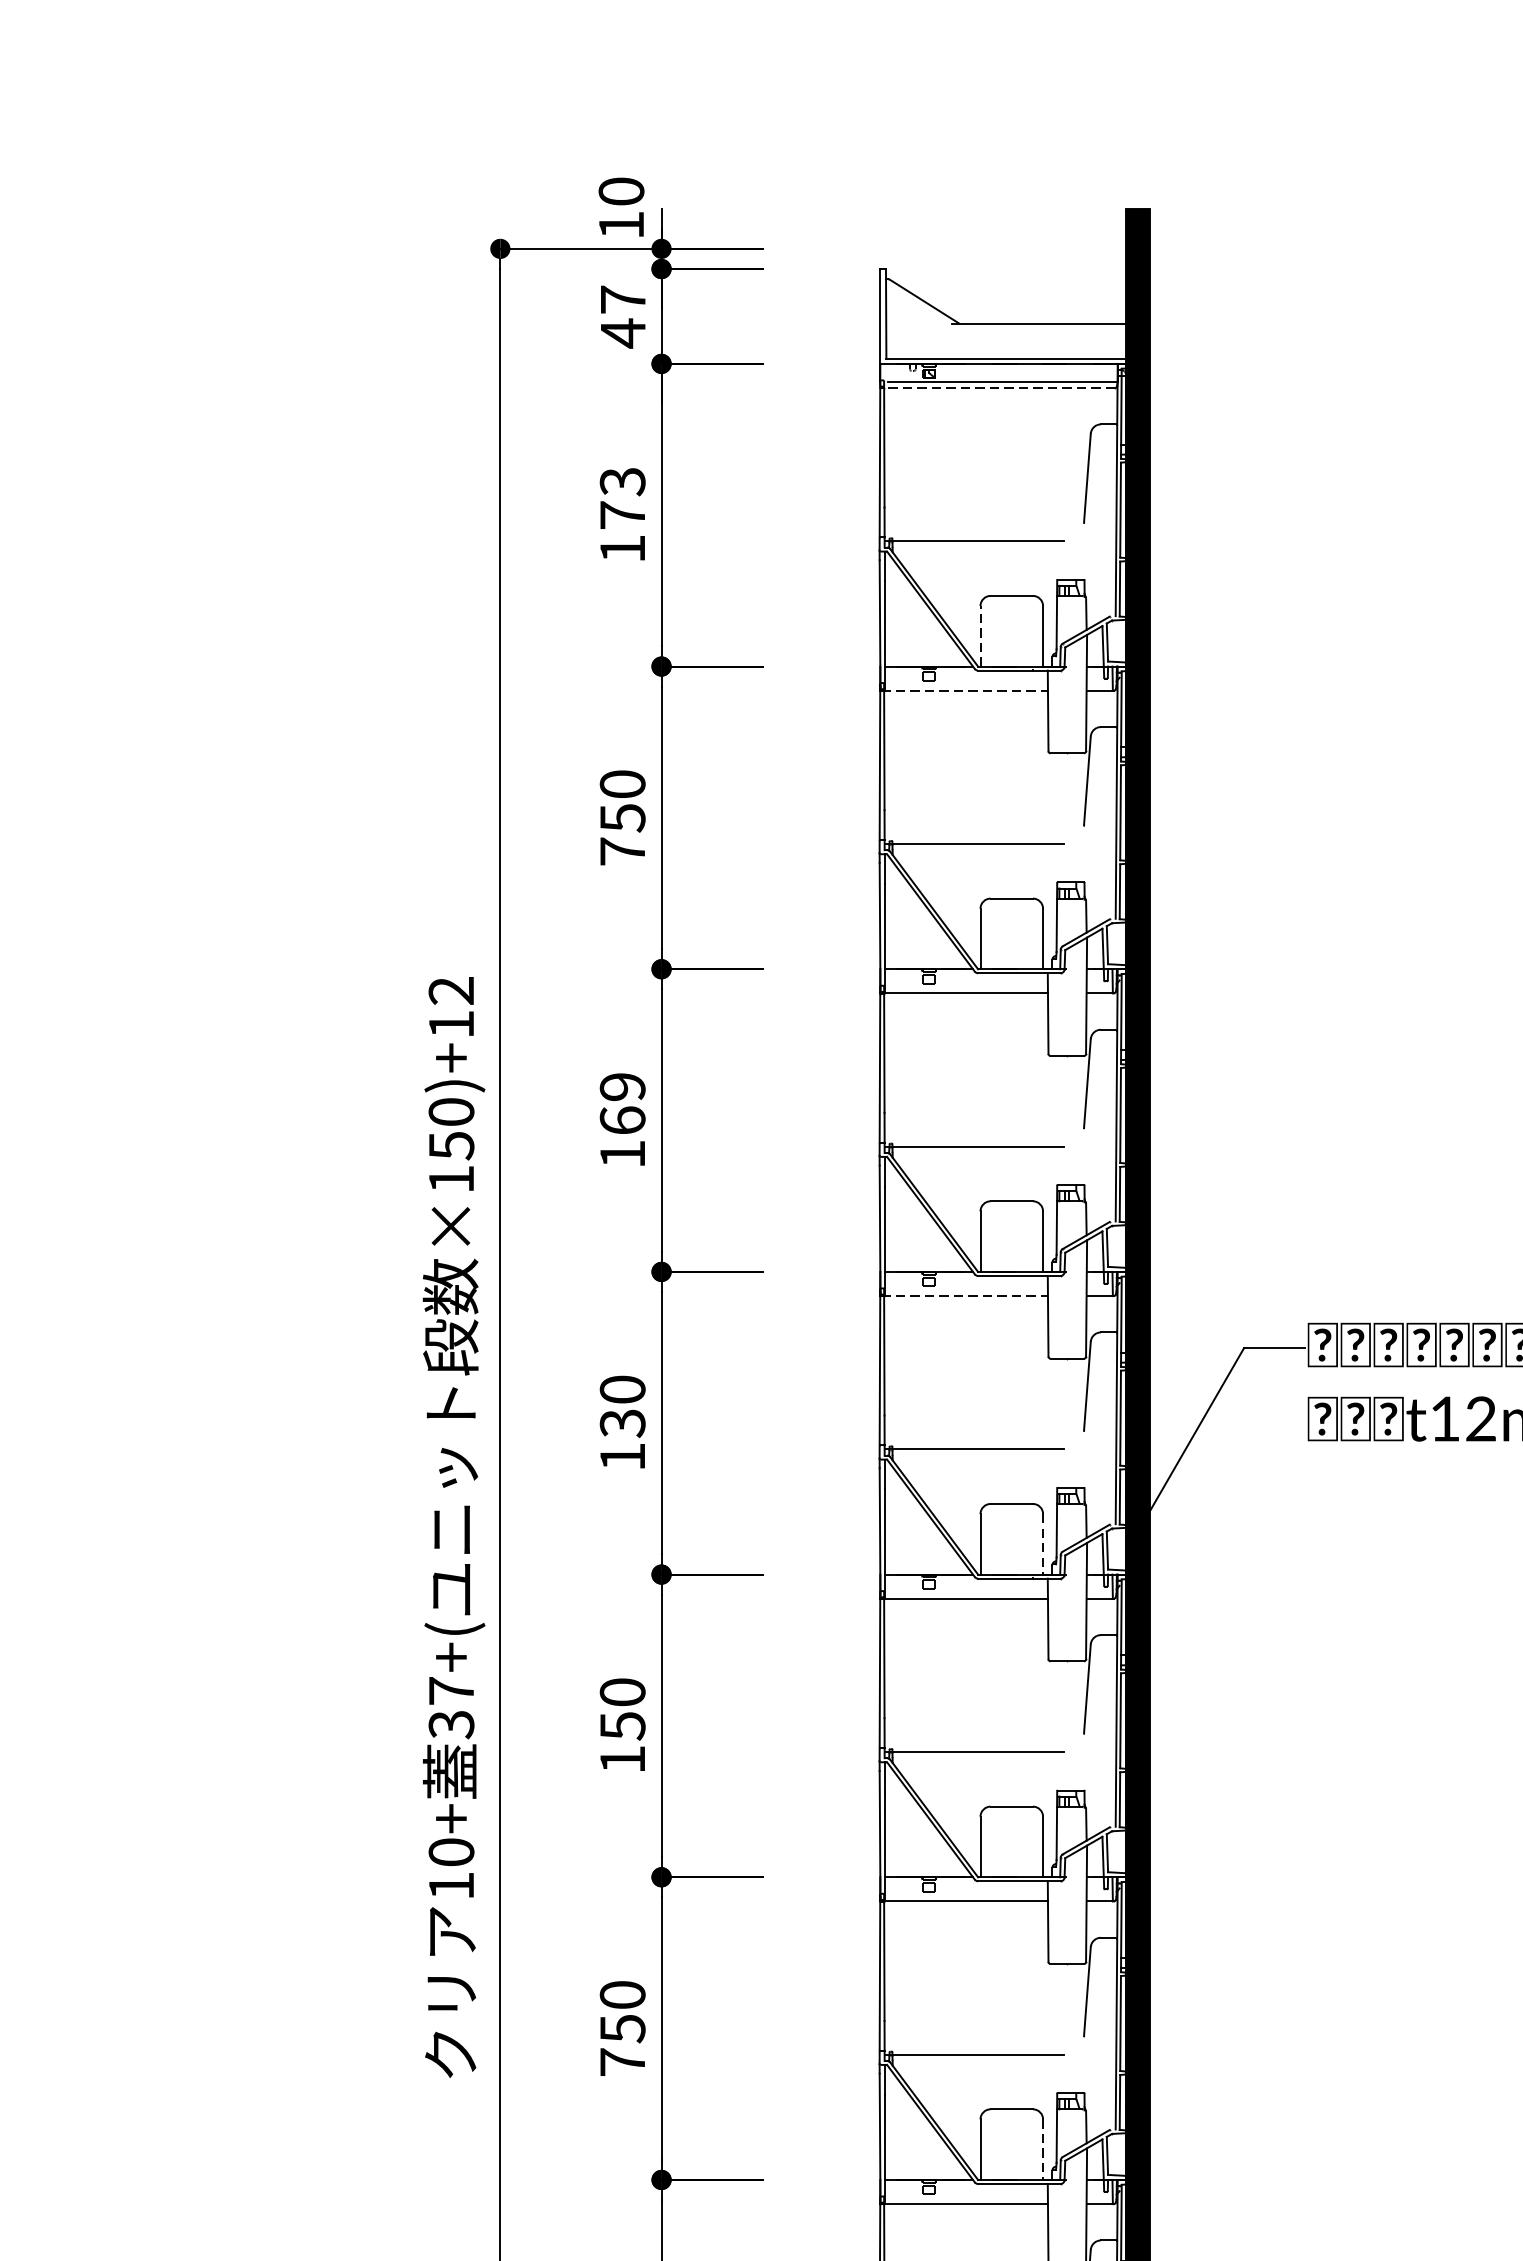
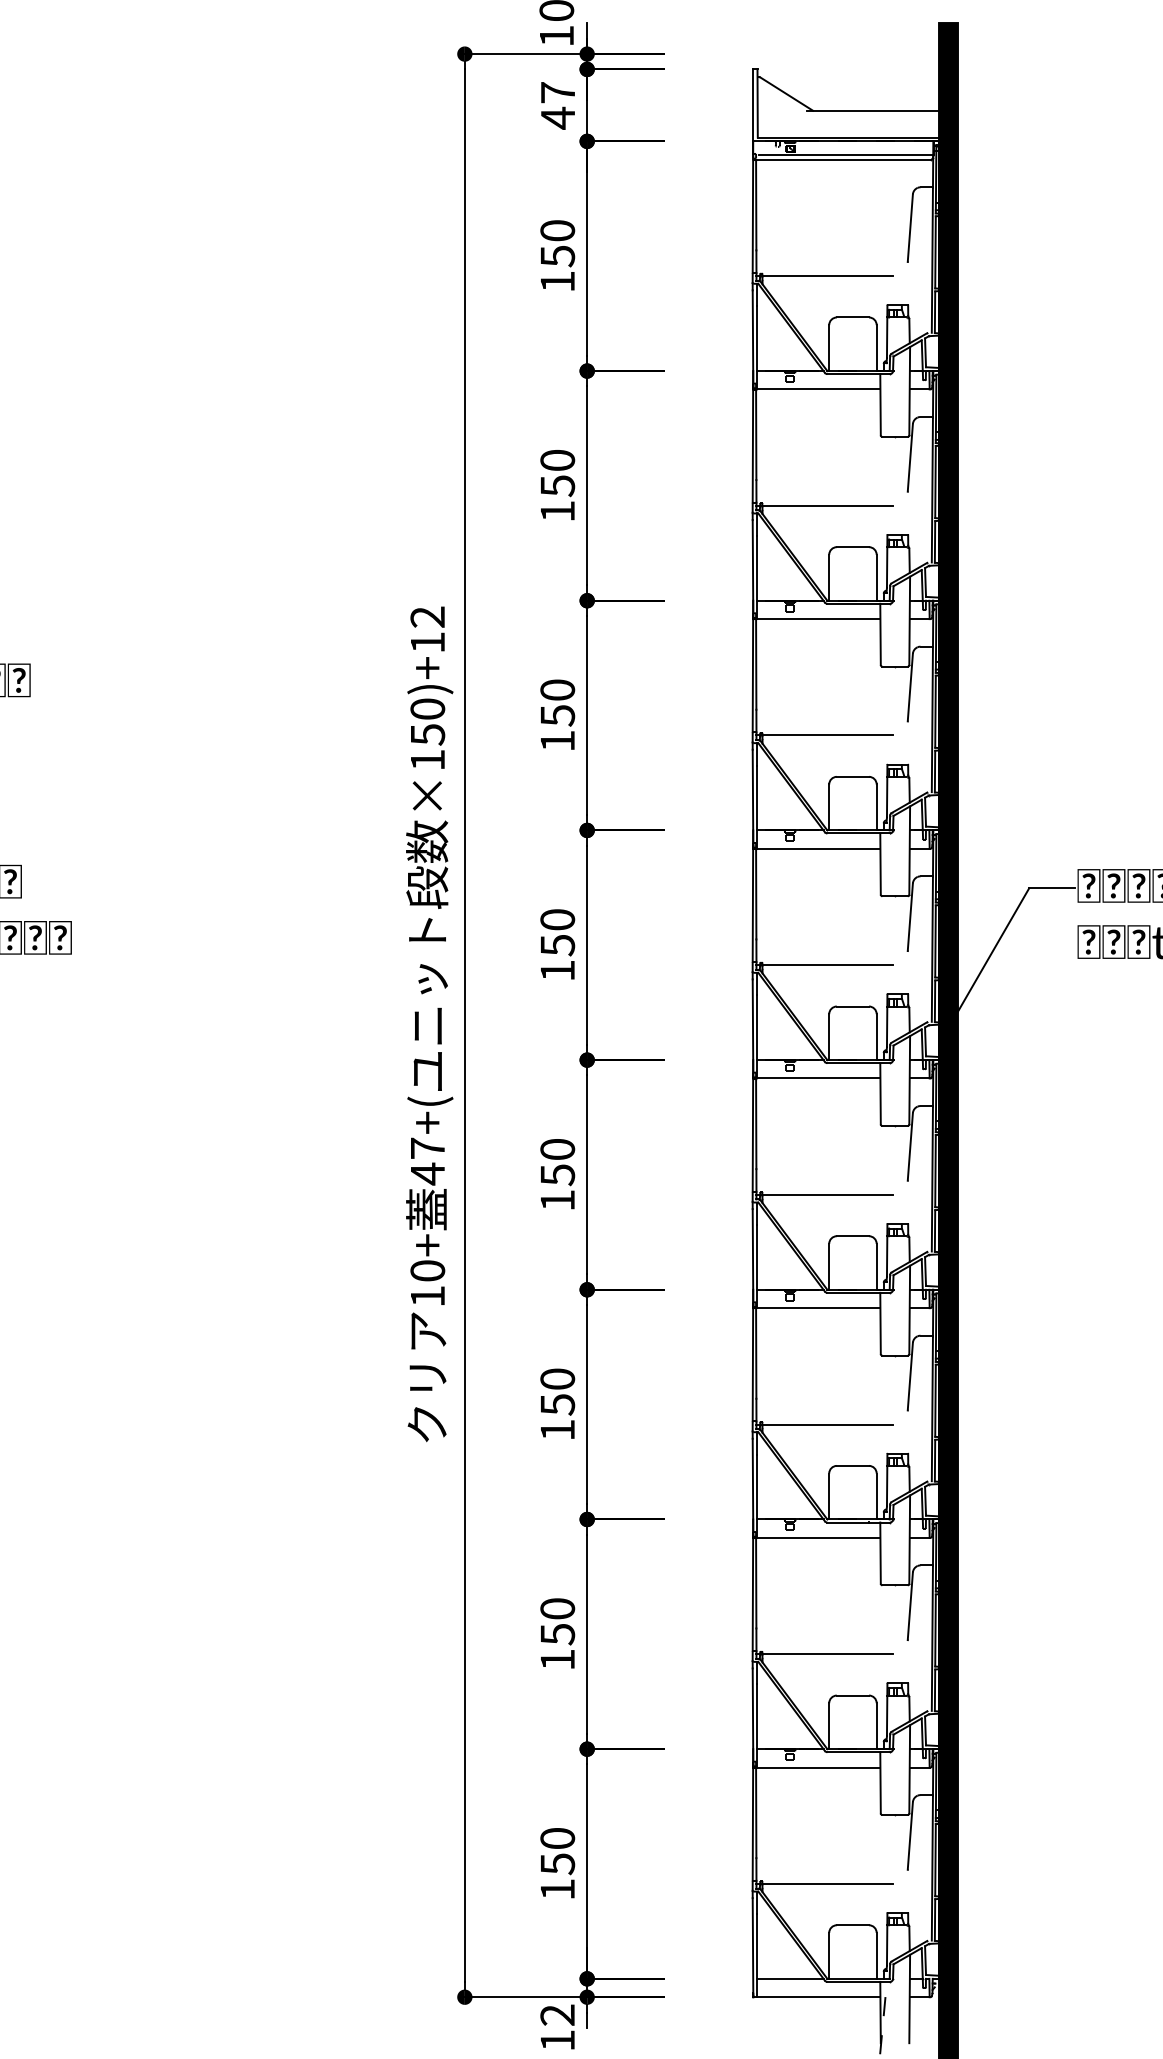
line: (999, 387) -> (843, 159), dashed -> solid
text: (622, 498) -> (557, 243), 173 -> 150
line: (980, 636) -> (829, 348), dashed -> solid
line: (965, 690) -> (817, 389), dashed -> solid
text: (622, 850) -> (557, 510), 750 -> 150
text: (622, 1103) -> (557, 702), 169 -> 150
line: (965, 1295) -> (817, 848), dashed -> solid
text: (622, 1423) -> (557, 945), 130 -> 150
line: (1042, 1544) -> (876, 1037), dashed -> solid
text: (451, 1724) -> (427, 1173), 37+( -> 47+(
text: (622, 2061) -> (557, 1429), 750 -> 150
line: (1042, 2149) -> (876, 1496), dashed -> solid

